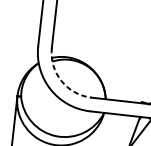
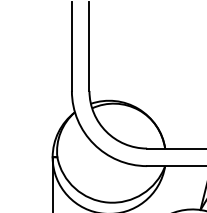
arc: (61, 80) -> (106, 131), dashed -> solid

